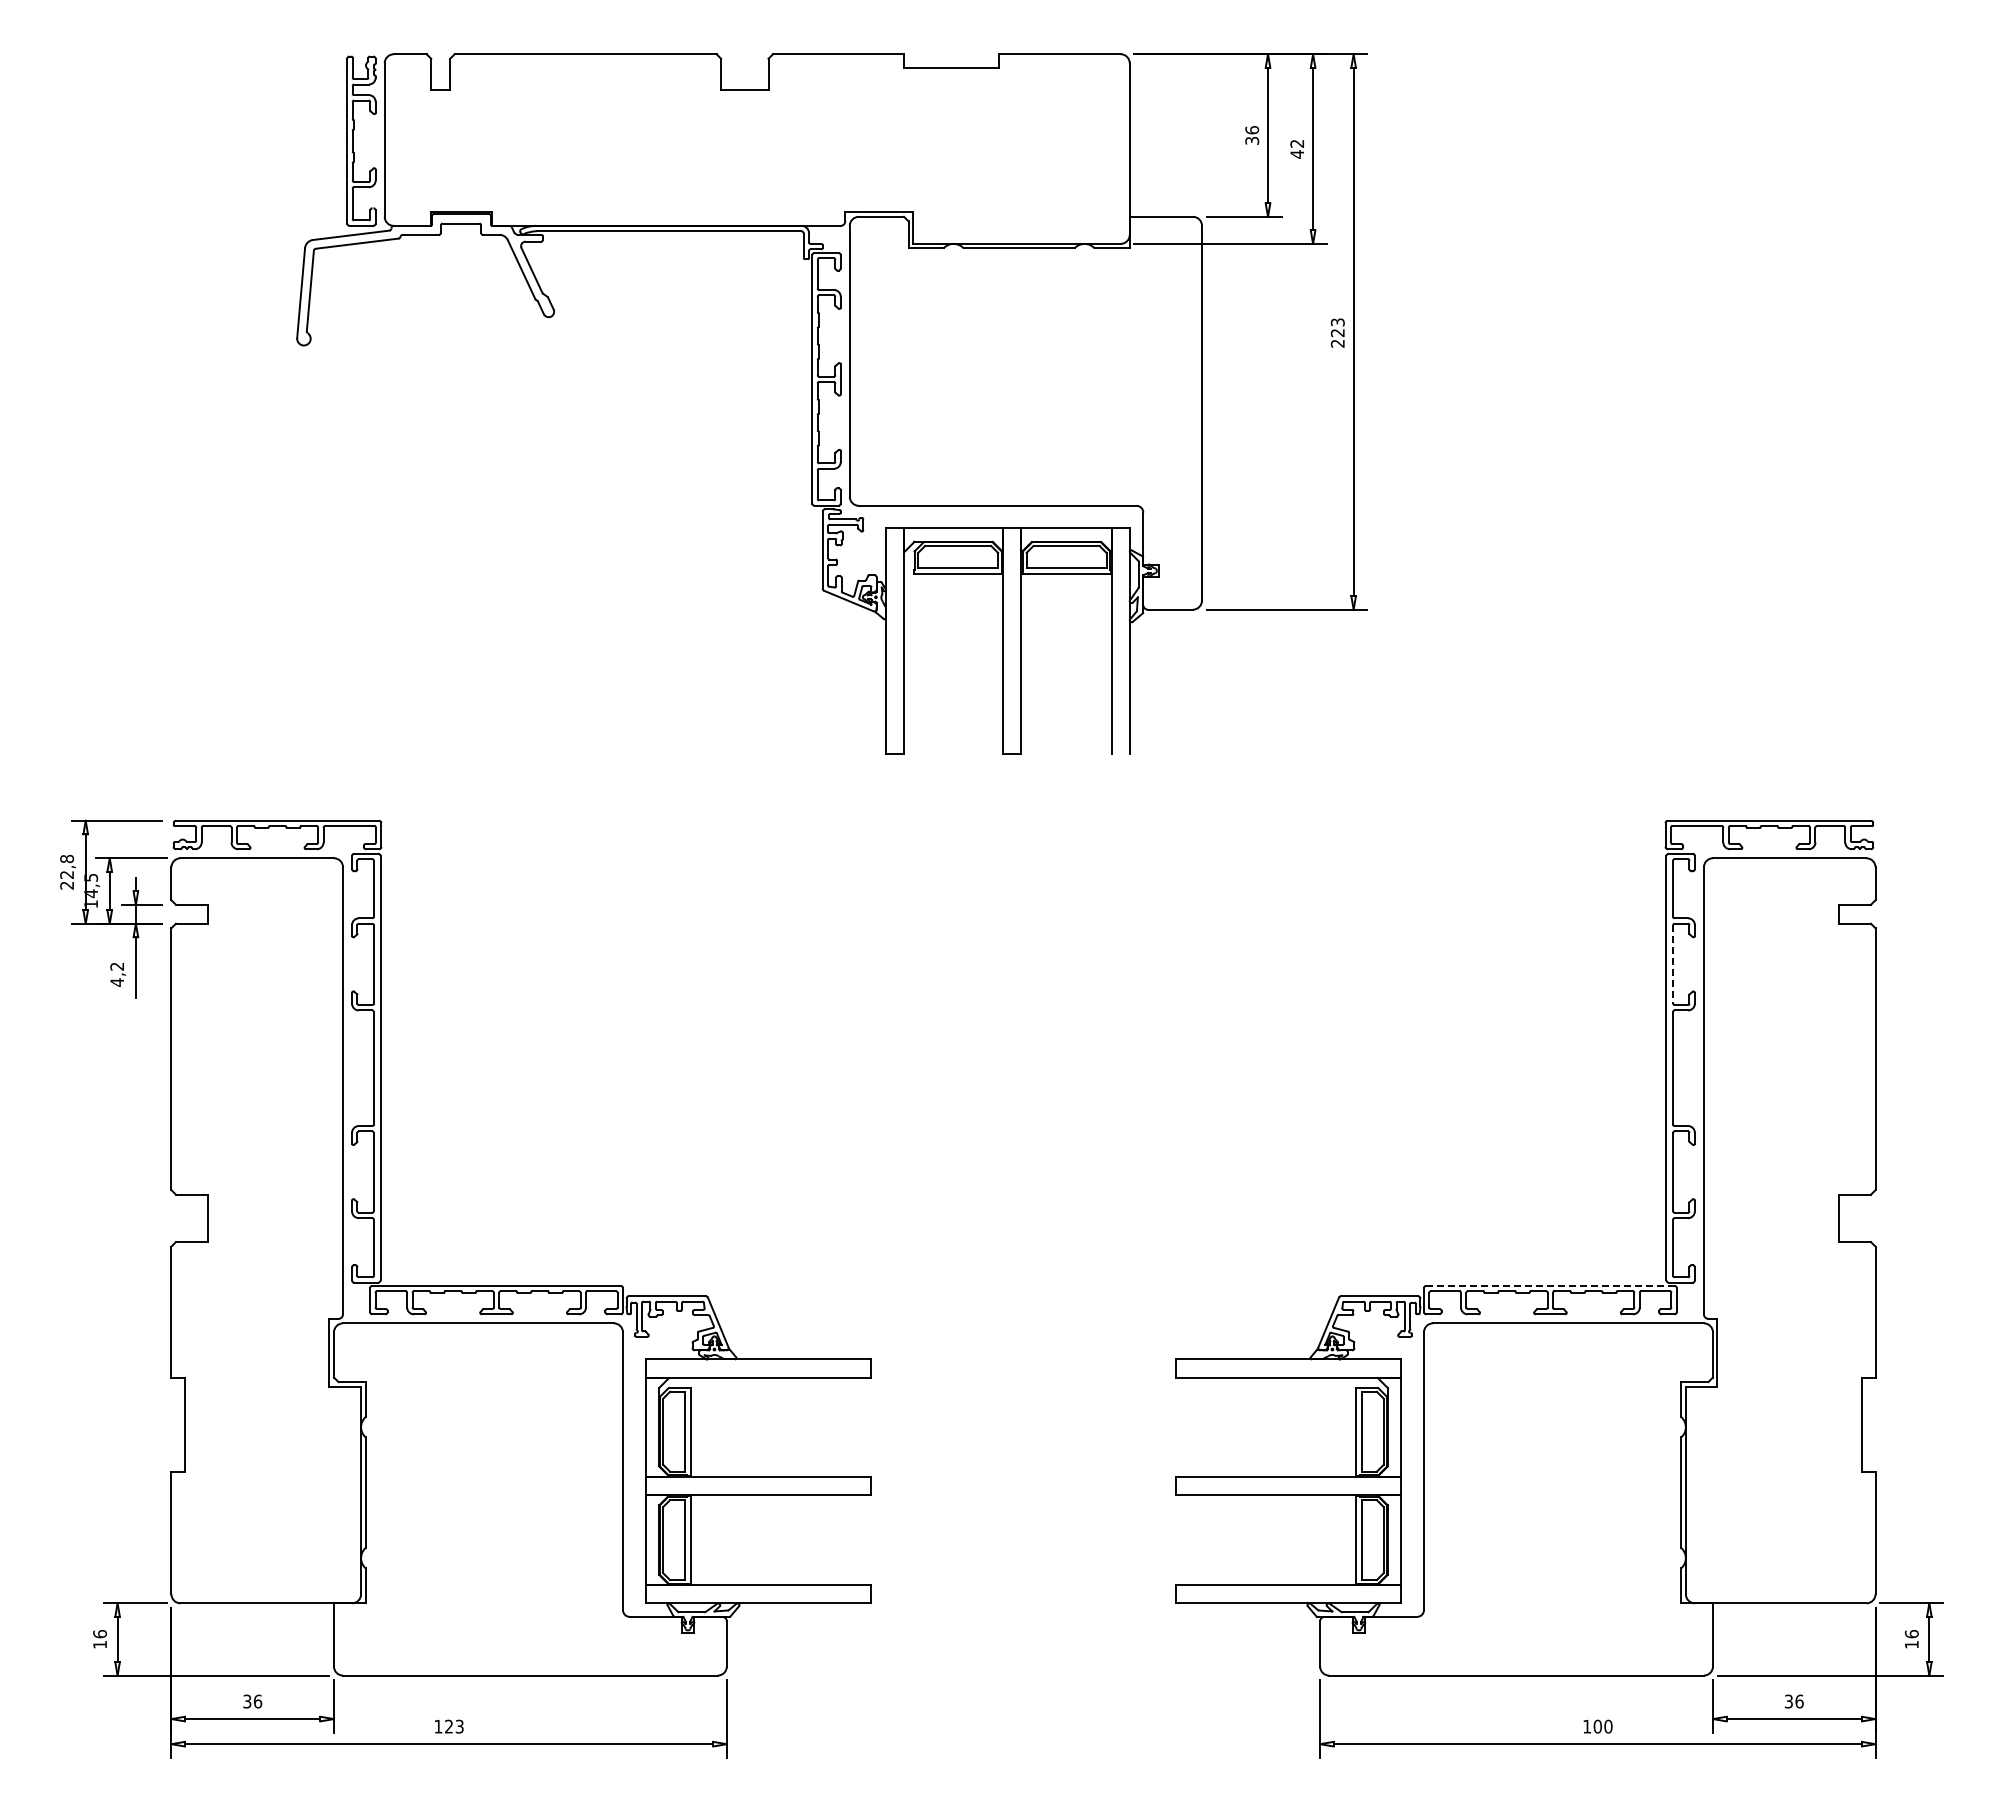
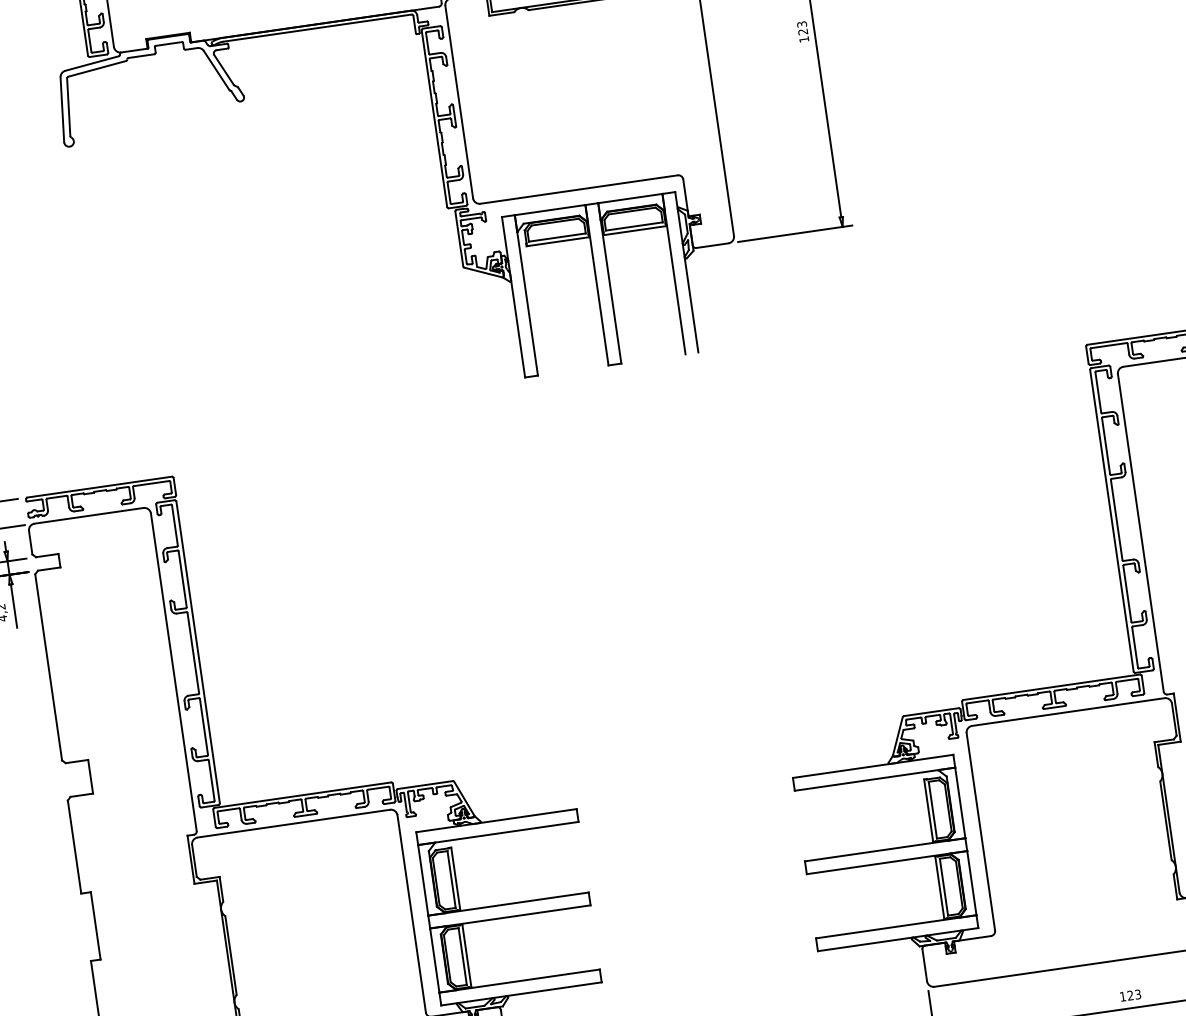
text: (1337, 343) -> (803, 39), 223 -> 123
line: (1673, 964) -> (1106, 446), dashed -> solid
line: (1550, 1285) -> (1051, 686), dashed -> solid
text: (1602, 1726) -> (1133, 995), 100 -> 123

